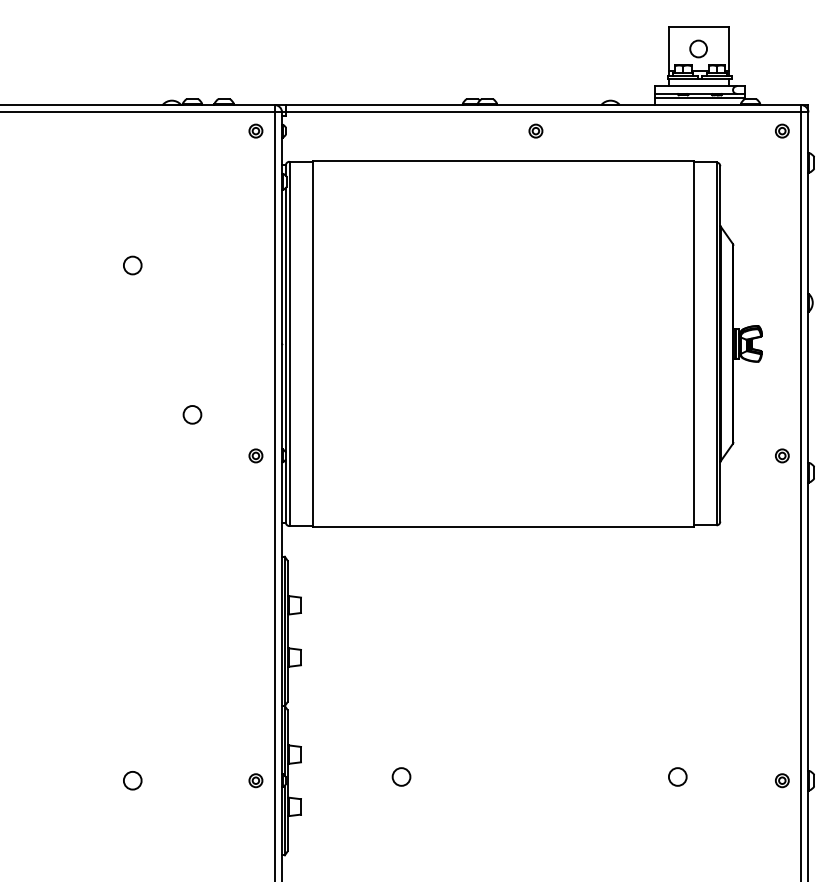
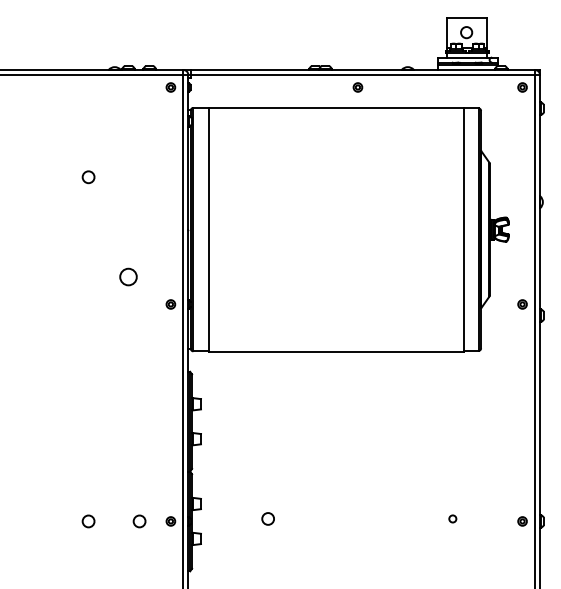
circle: (192, 414) -> (128, 276), size x1.4
circle: (677, 776) -> (452, 518), size x0.6
circle: (208, 780) -> (139, 521), added

